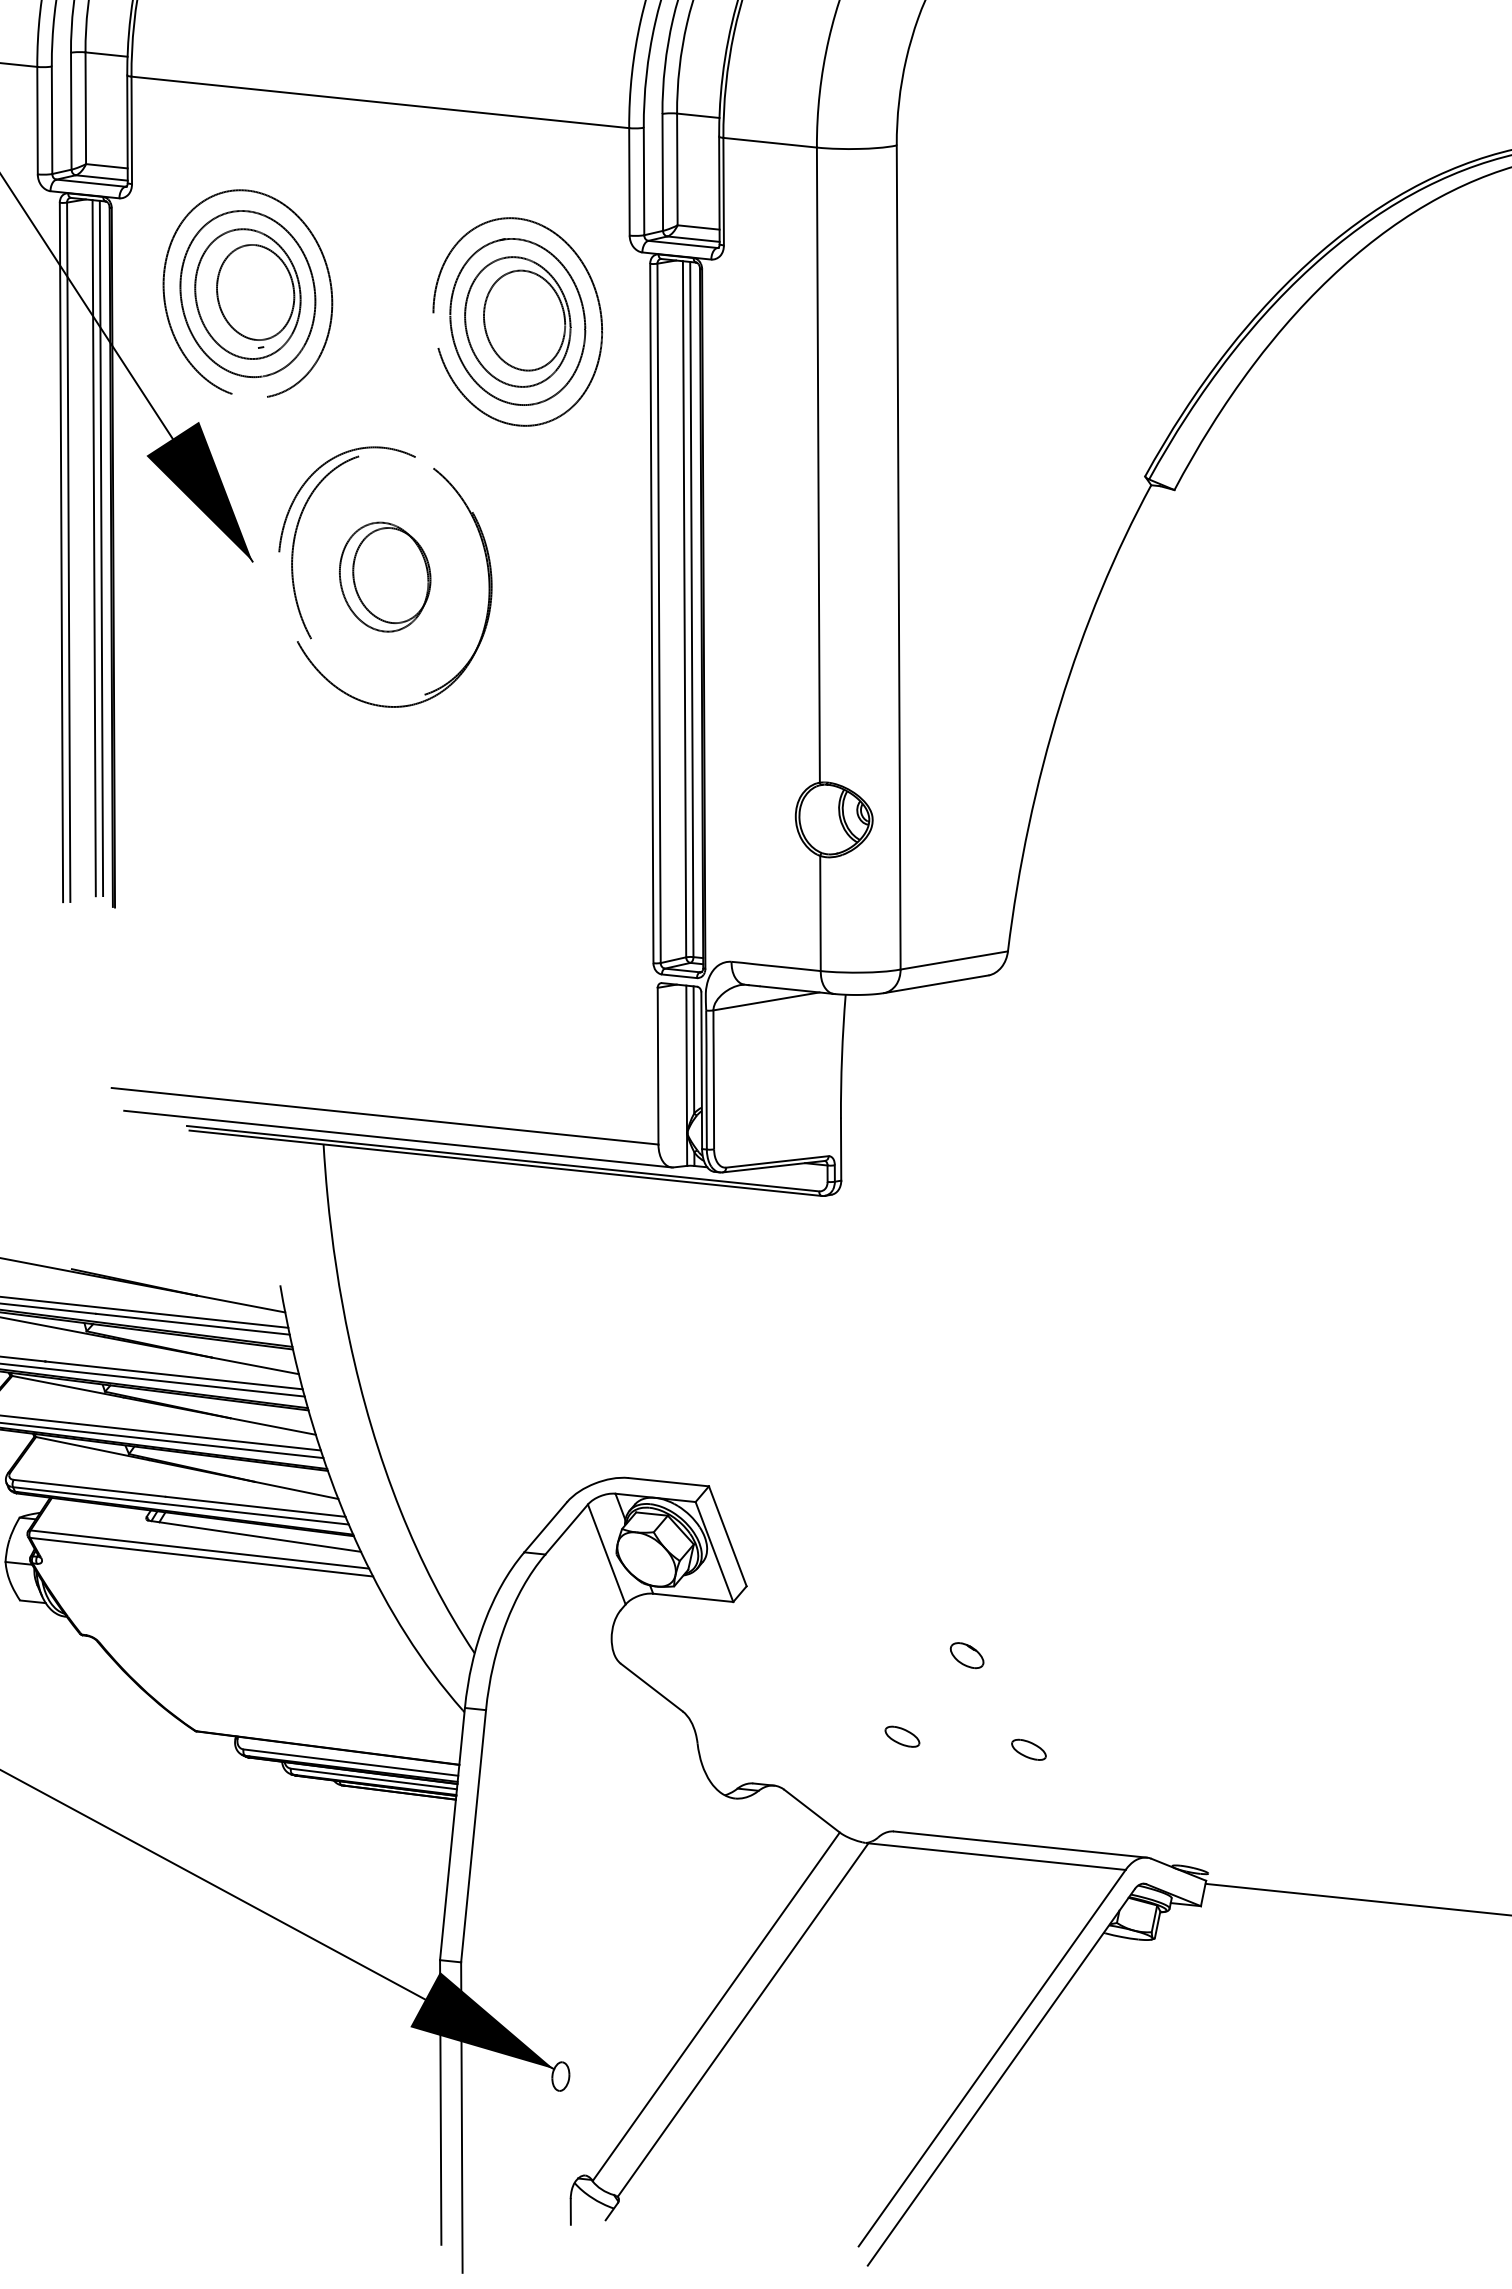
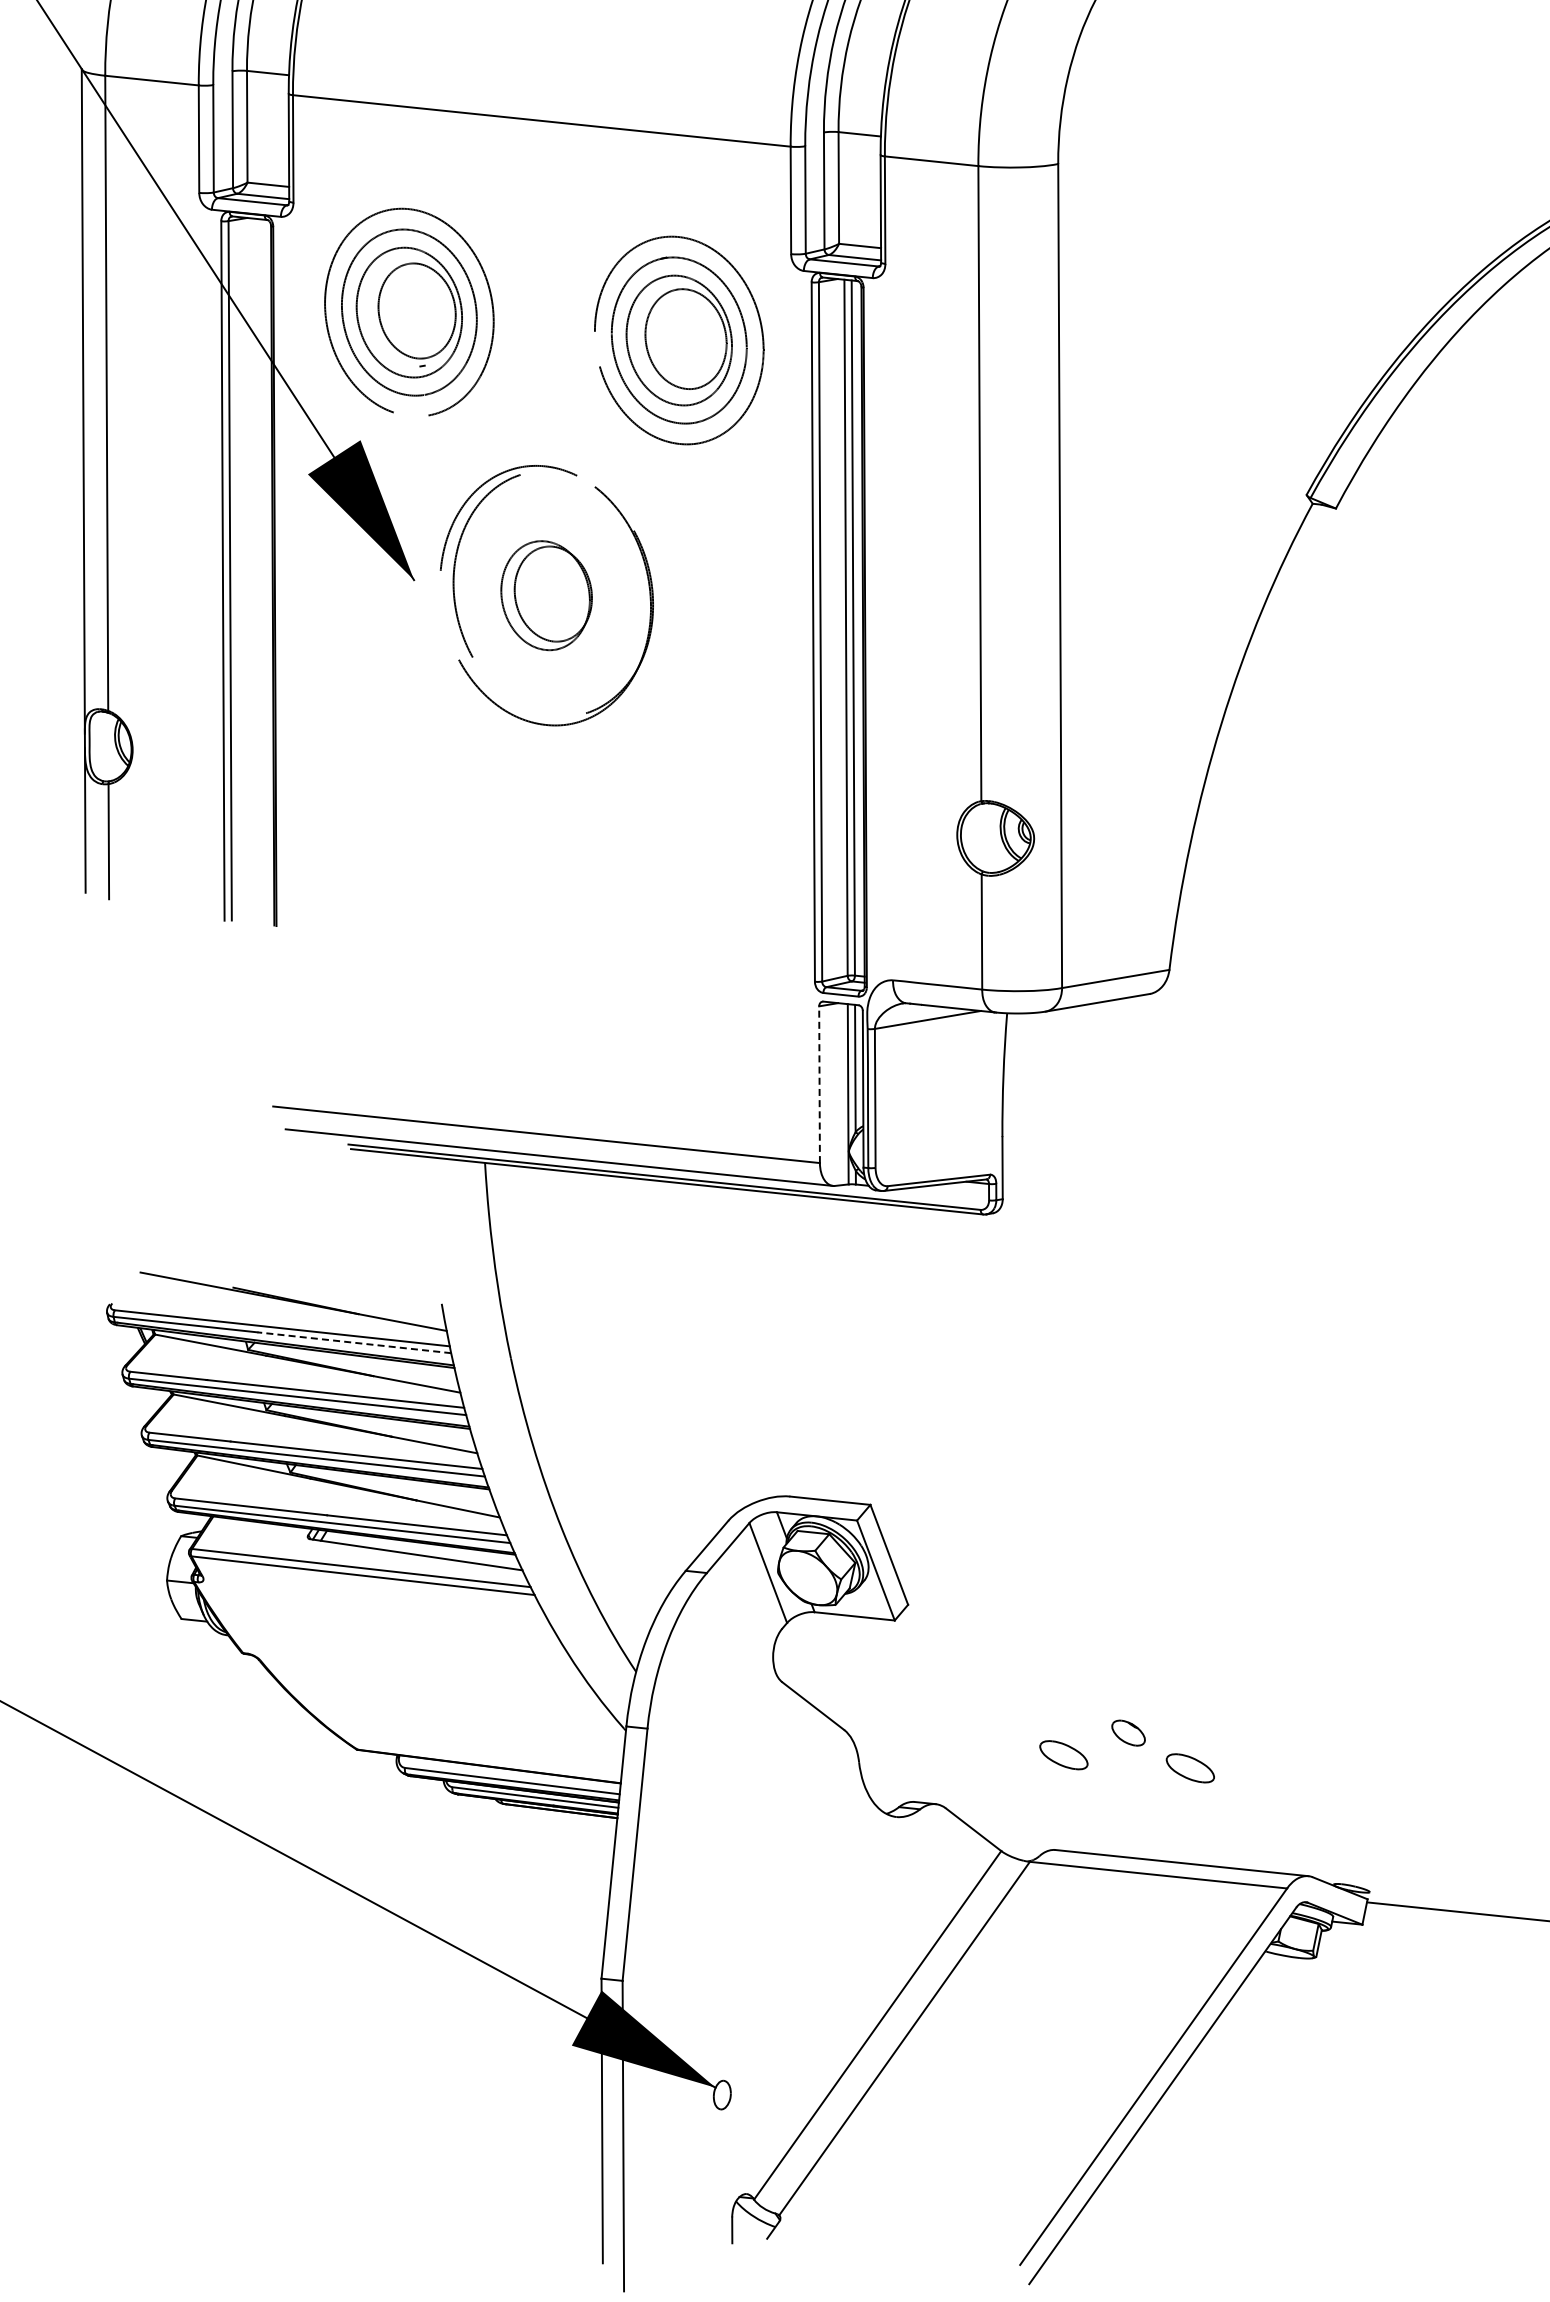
line: (94, 547) -> (255, 566), removed
line: (101, 547) -> (262, 566), removed
line: (658, 1065) -> (819, 1084), solid -> dashed
line: (192, 1323) -> (353, 1342), solid -> dashed
part: (967, 1654) -> (1128, 1732), moved
part: (902, 1736) -> (1063, 1755), size x1.4
part: (1029, 1749) -> (1190, 1768), size x1.4

